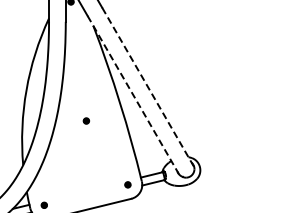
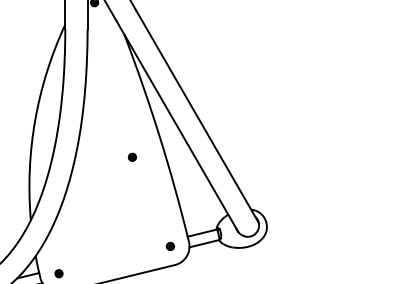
line: (147, 87) -> (196, 116), dashed -> solid
line: (133, 95) -> (177, 127), dashed -> solid
part: (85, 120) -> (131, 156), moved

